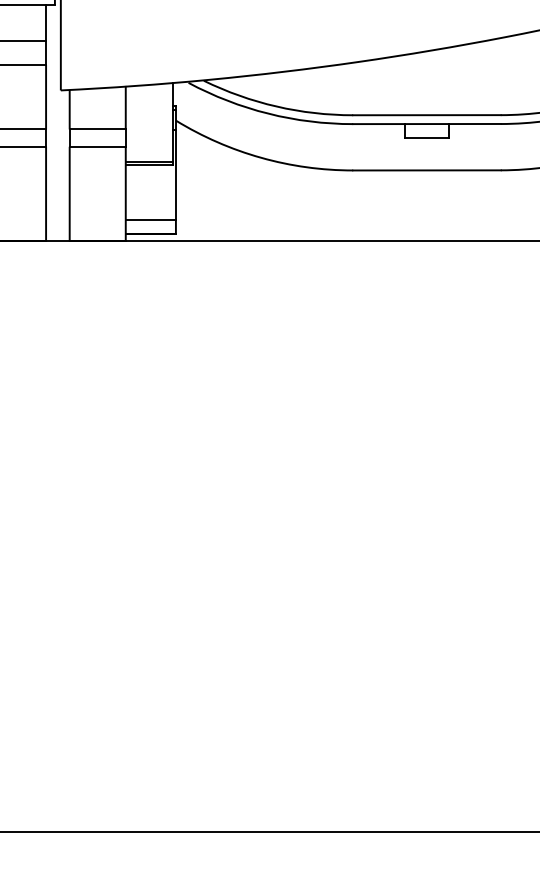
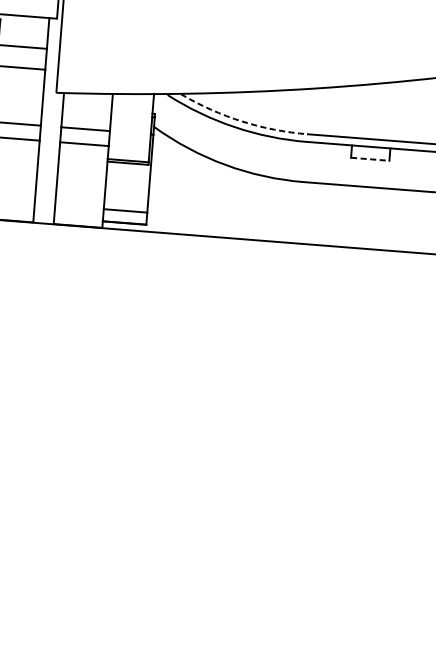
arc: (276, 106) -> (242, 121), solid -> dashed
line: (427, 138) -> (370, 159), solid -> dashed

